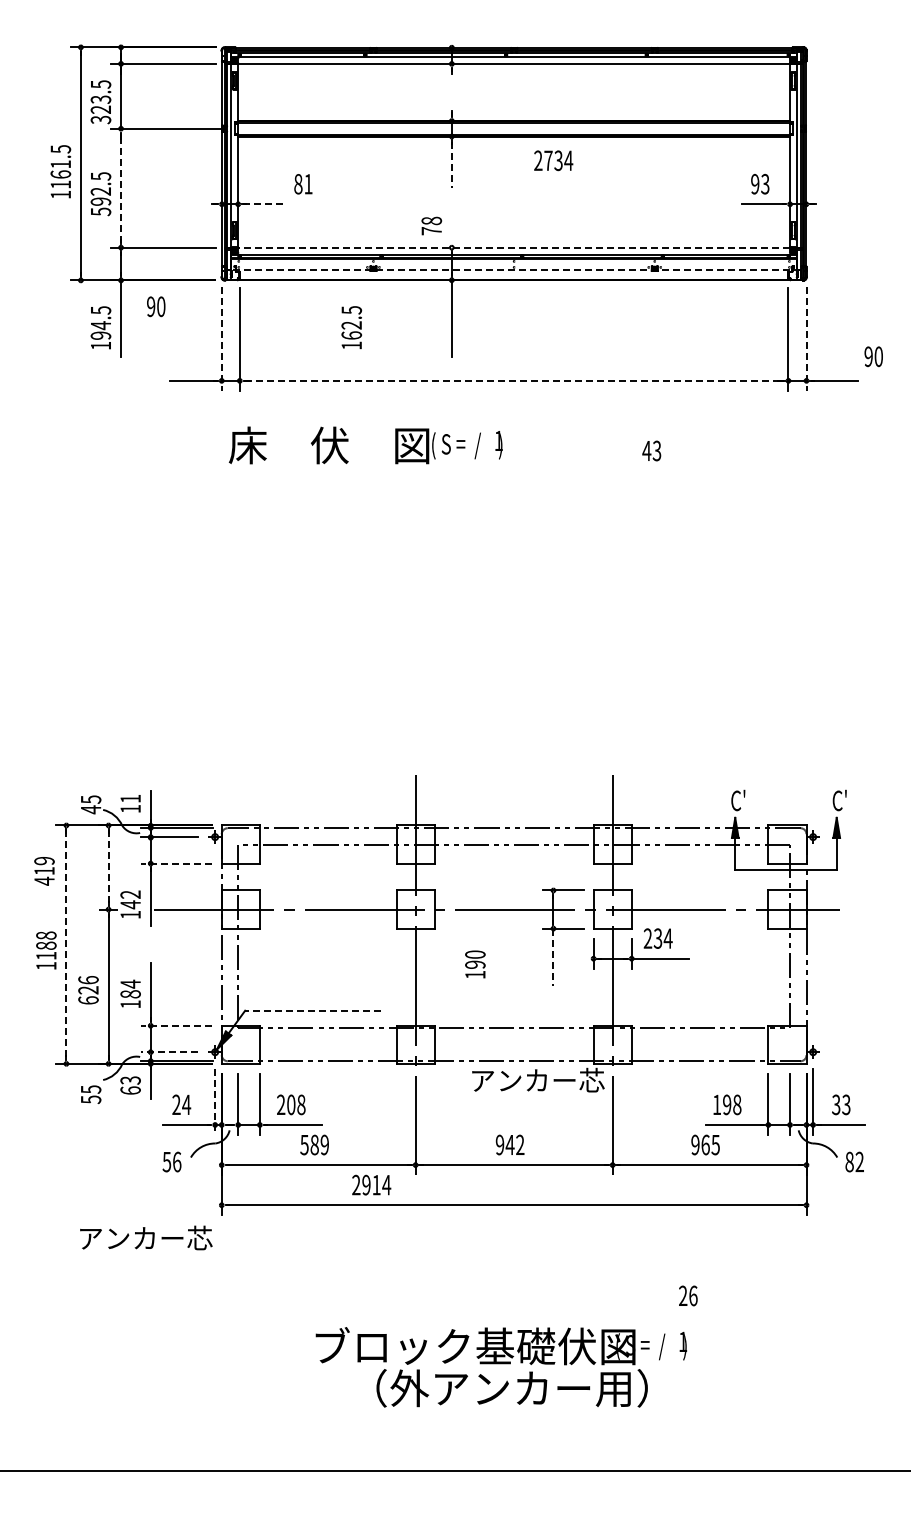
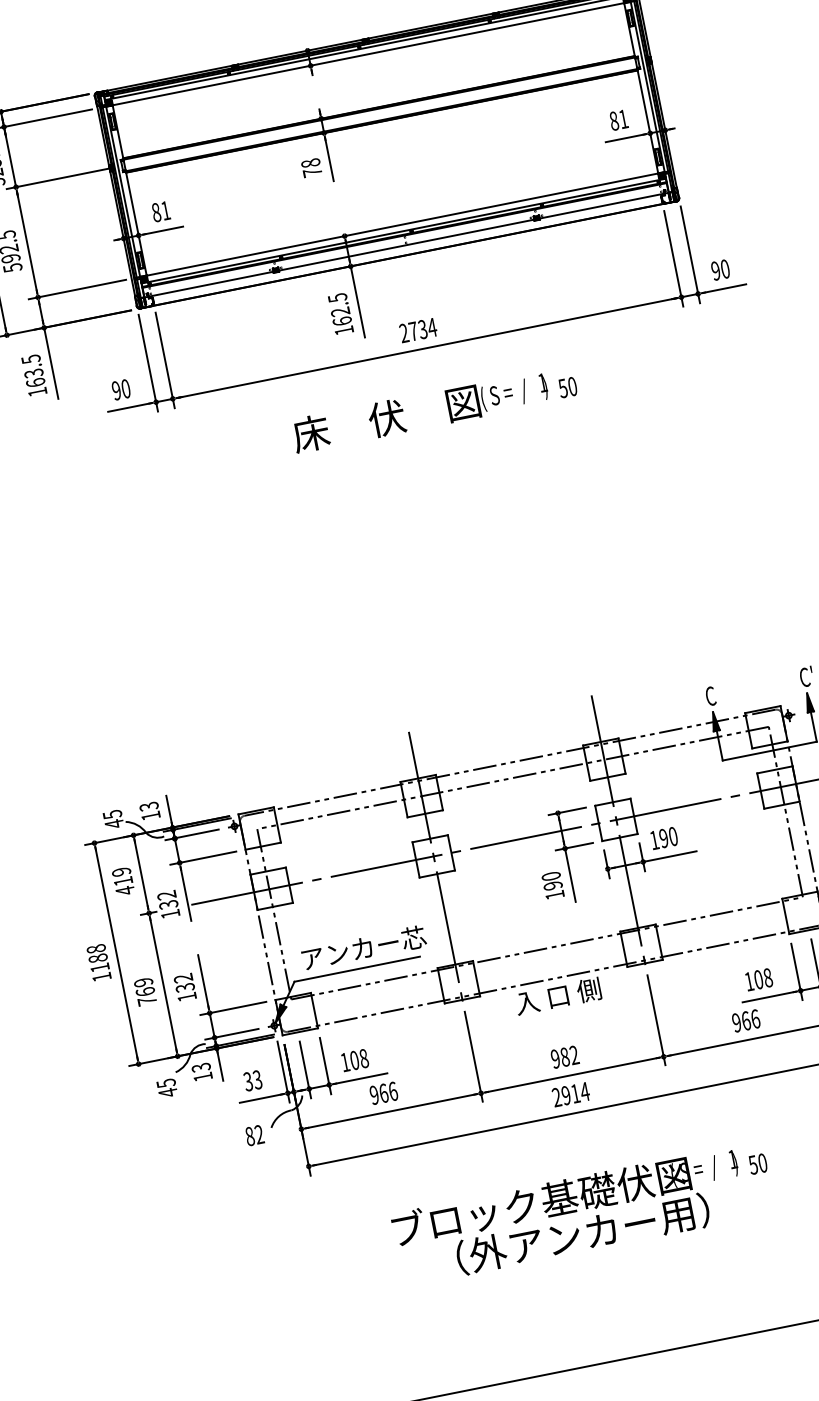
text: (553, 160) -> (418, 330), moved
line: (451, 165) -> (329, 160), dashed -> solid
text: (760, 183) -> (618, 119), 93 -> 81
text: (303, 184) -> (161, 211), moved
line: (121, 187) -> (27, 241), dashed -> solid
line: (265, 204) -> (164, 230), dashed -> solid
text: (431, 225) -> (311, 167), moved
line: (514, 247) -> (402, 224), dashed -> solid
line: (514, 269) -> (406, 244), dashed -> solid
text: (156, 306) -> (121, 389), moved
text: (351, 327) -> (340, 313), moved
text: (100, 330) -> (34, 378), 194.5 -> 163.5
line: (221, 339) -> (148, 363), dashed -> solid
line: (806, 339) -> (690, 255), dashed -> solid
text: (873, 356) -> (720, 269), moved
line: (514, 380) -> (427, 347), dashed -> solid
text: (365, 445) -> (419, 411), moved
text: (651, 450) -> (567, 387), 43 -> 50
text: (744, 793) -> (717, 687), C' -> C
text: (130, 798) -> (148, 806), 11 -> 13
line: (176, 863) -> (203, 858), dashed -> solid
line: (108, 868) -> (141, 875), dashed -> solid
text: (44, 871) -> (123, 881), moved
text: (130, 904) -> (168, 904), 142 -> 132
text: (657, 938) -> (663, 838), 234 -> 190
line: (66, 945) -> (116, 954), dashed -> solid
line: (553, 957) -> (570, 875), dashed -> solid
text: (475, 964) -> (553, 885), moved
text: (130, 988) -> (184, 982), 184 -> 132
text: (88, 990) -> (145, 992), 626 -> 769
line: (312, 1010) -> (356, 969), dashed -> solid
line: (176, 1025) -> (233, 1008), dashed -> solid
line: (169, 1052) -> (232, 1034), dashed -> solid
text: (537, 1079) -> (578, 991), アンカー芯 -> 入 口 側
text: (130, 1090) -> (202, 1076), 63 -> 13
text: (91, 1099) -> (168, 1092), 55 -> 45
line: (215, 1102) -> (283, 1072), dashed -> solid
text: (181, 1104) -> (252, 1080), 24 -> 33
text: (281, 1104) -> (345, 1061), 208 -> 108
text: (727, 1104) -> (758, 979), 198 -> 108
text: (314, 1144) -> (383, 1092), 589 -> 966
text: (509, 1144) -> (564, 1056), 942 -> 982
text: (715, 1144) -> (755, 1018), 965 -> 966
text: (171, 1161) -> (254, 1135), 56 -> 82
text: (371, 1184) -> (570, 1094), moved
text: (146, 1237) -> (364, 947), moved
text: (687, 1295) -> (757, 1163), 26 -> 50
text: (500, 1367) -> (568, 1216), moved

